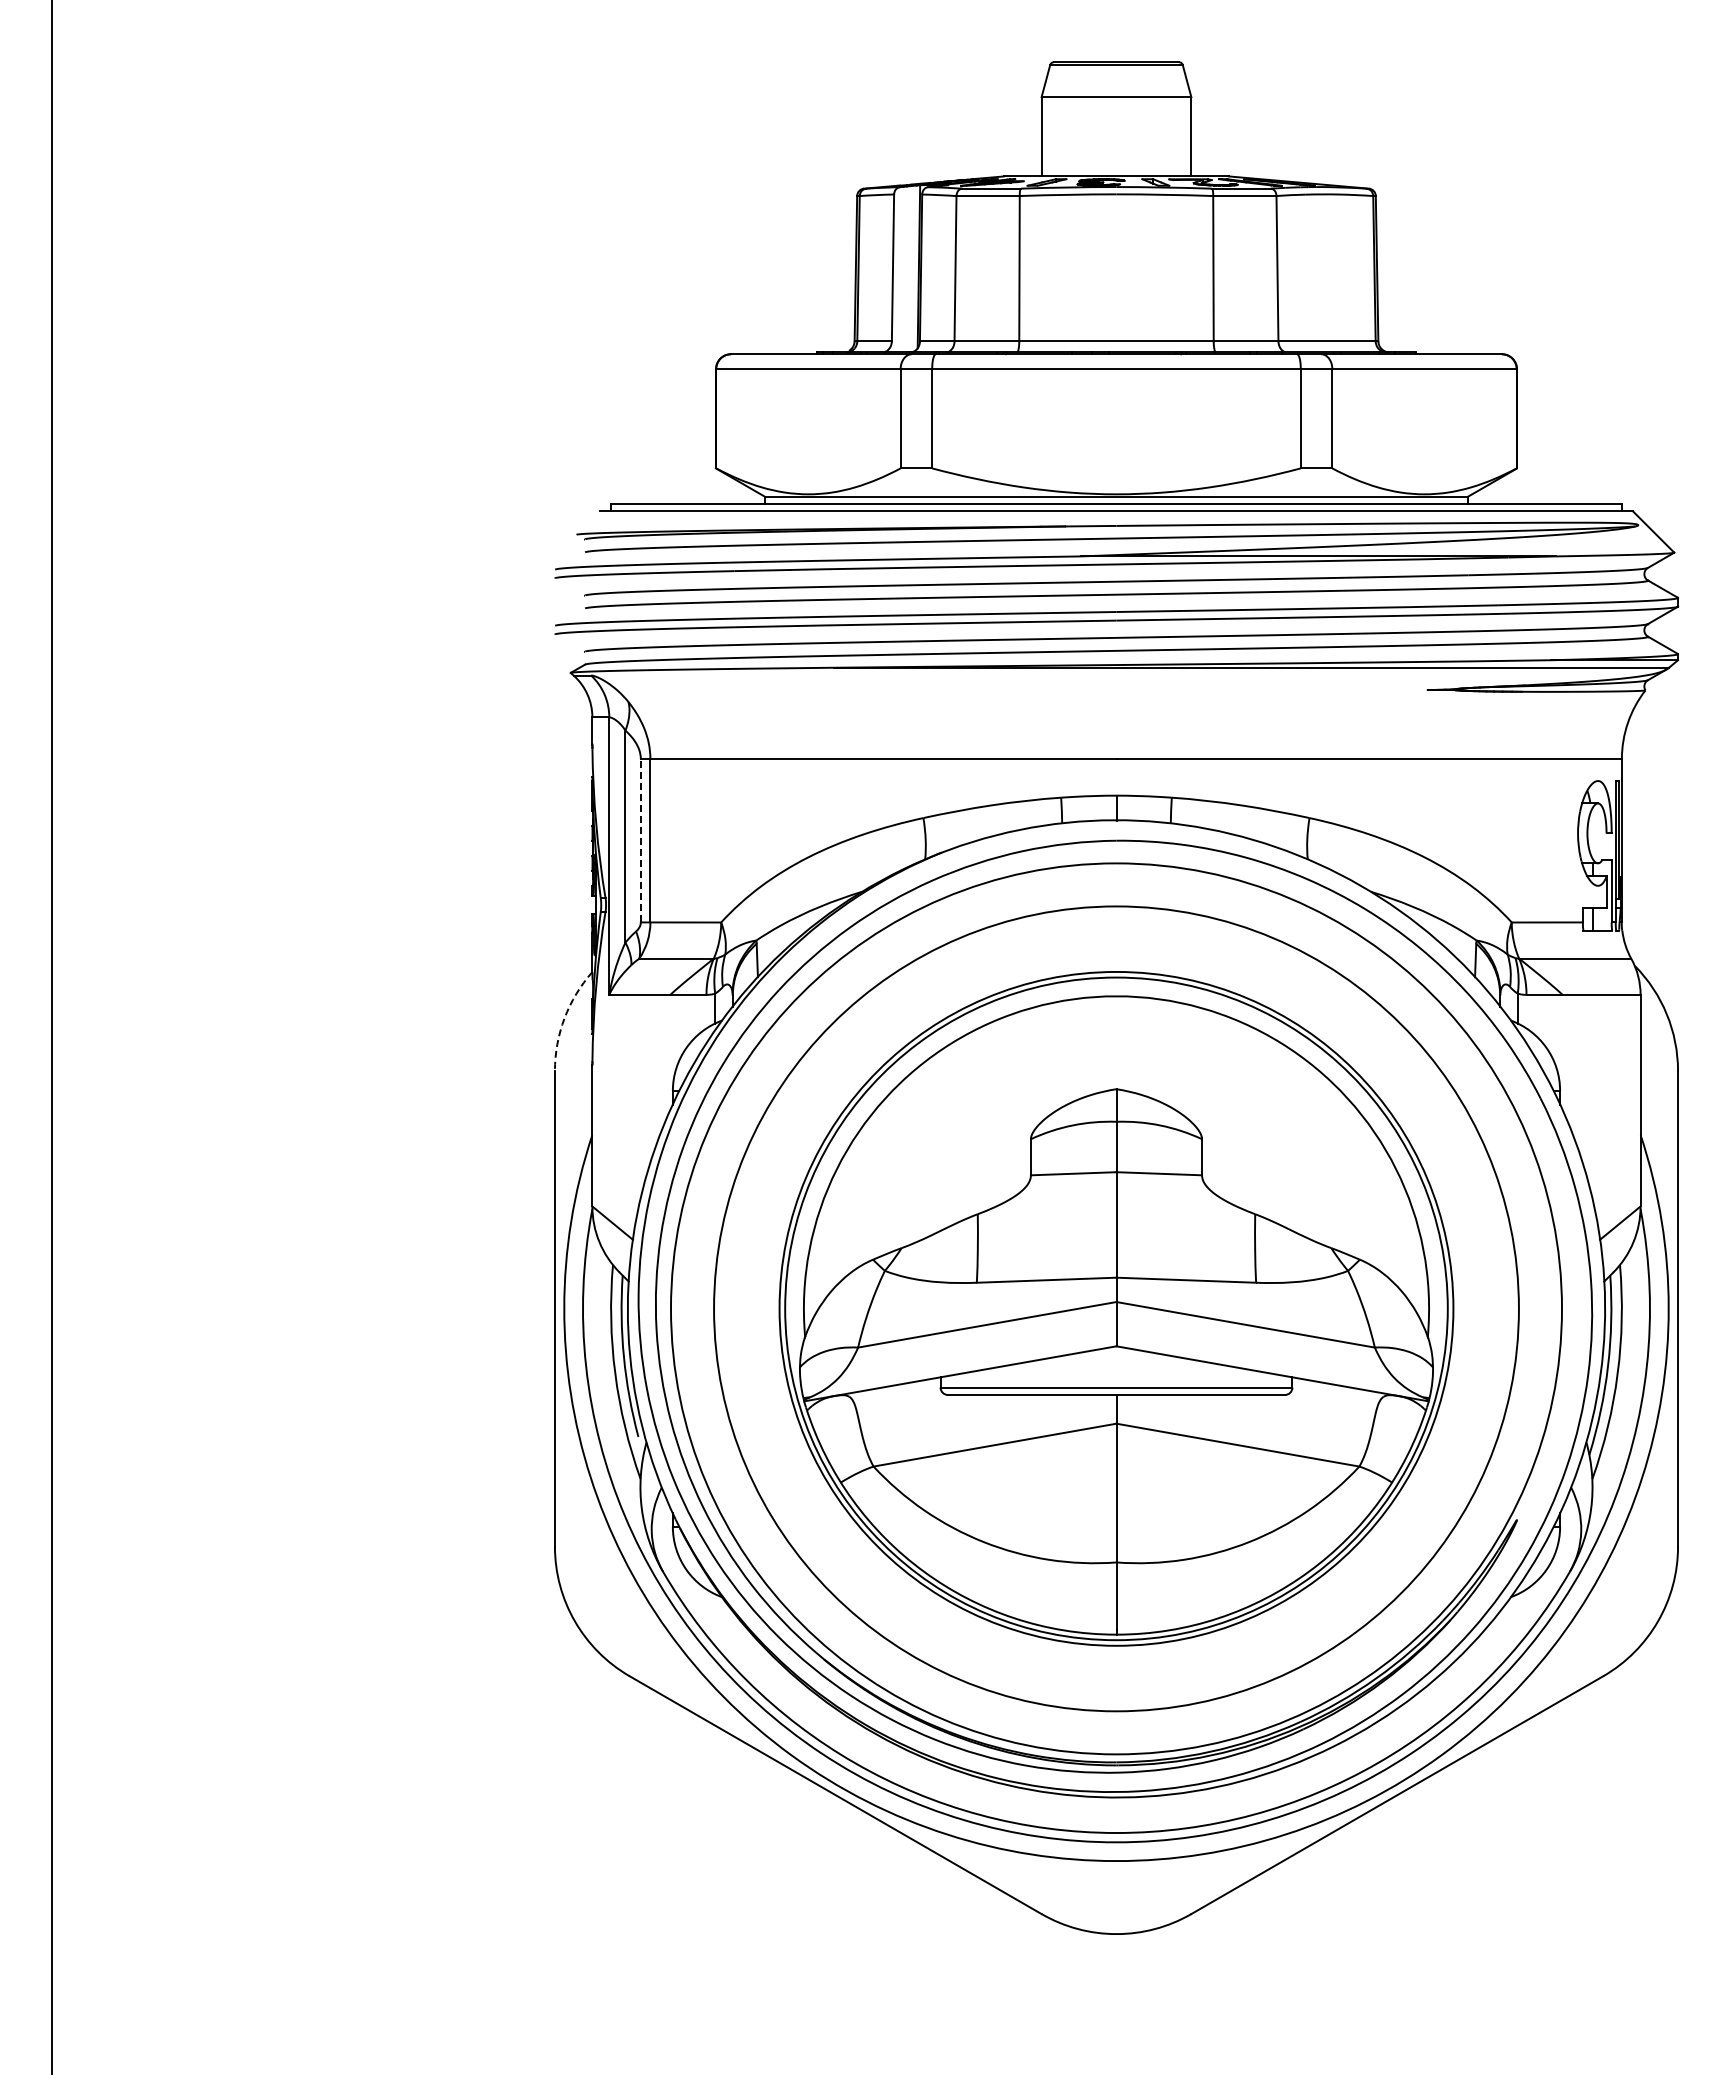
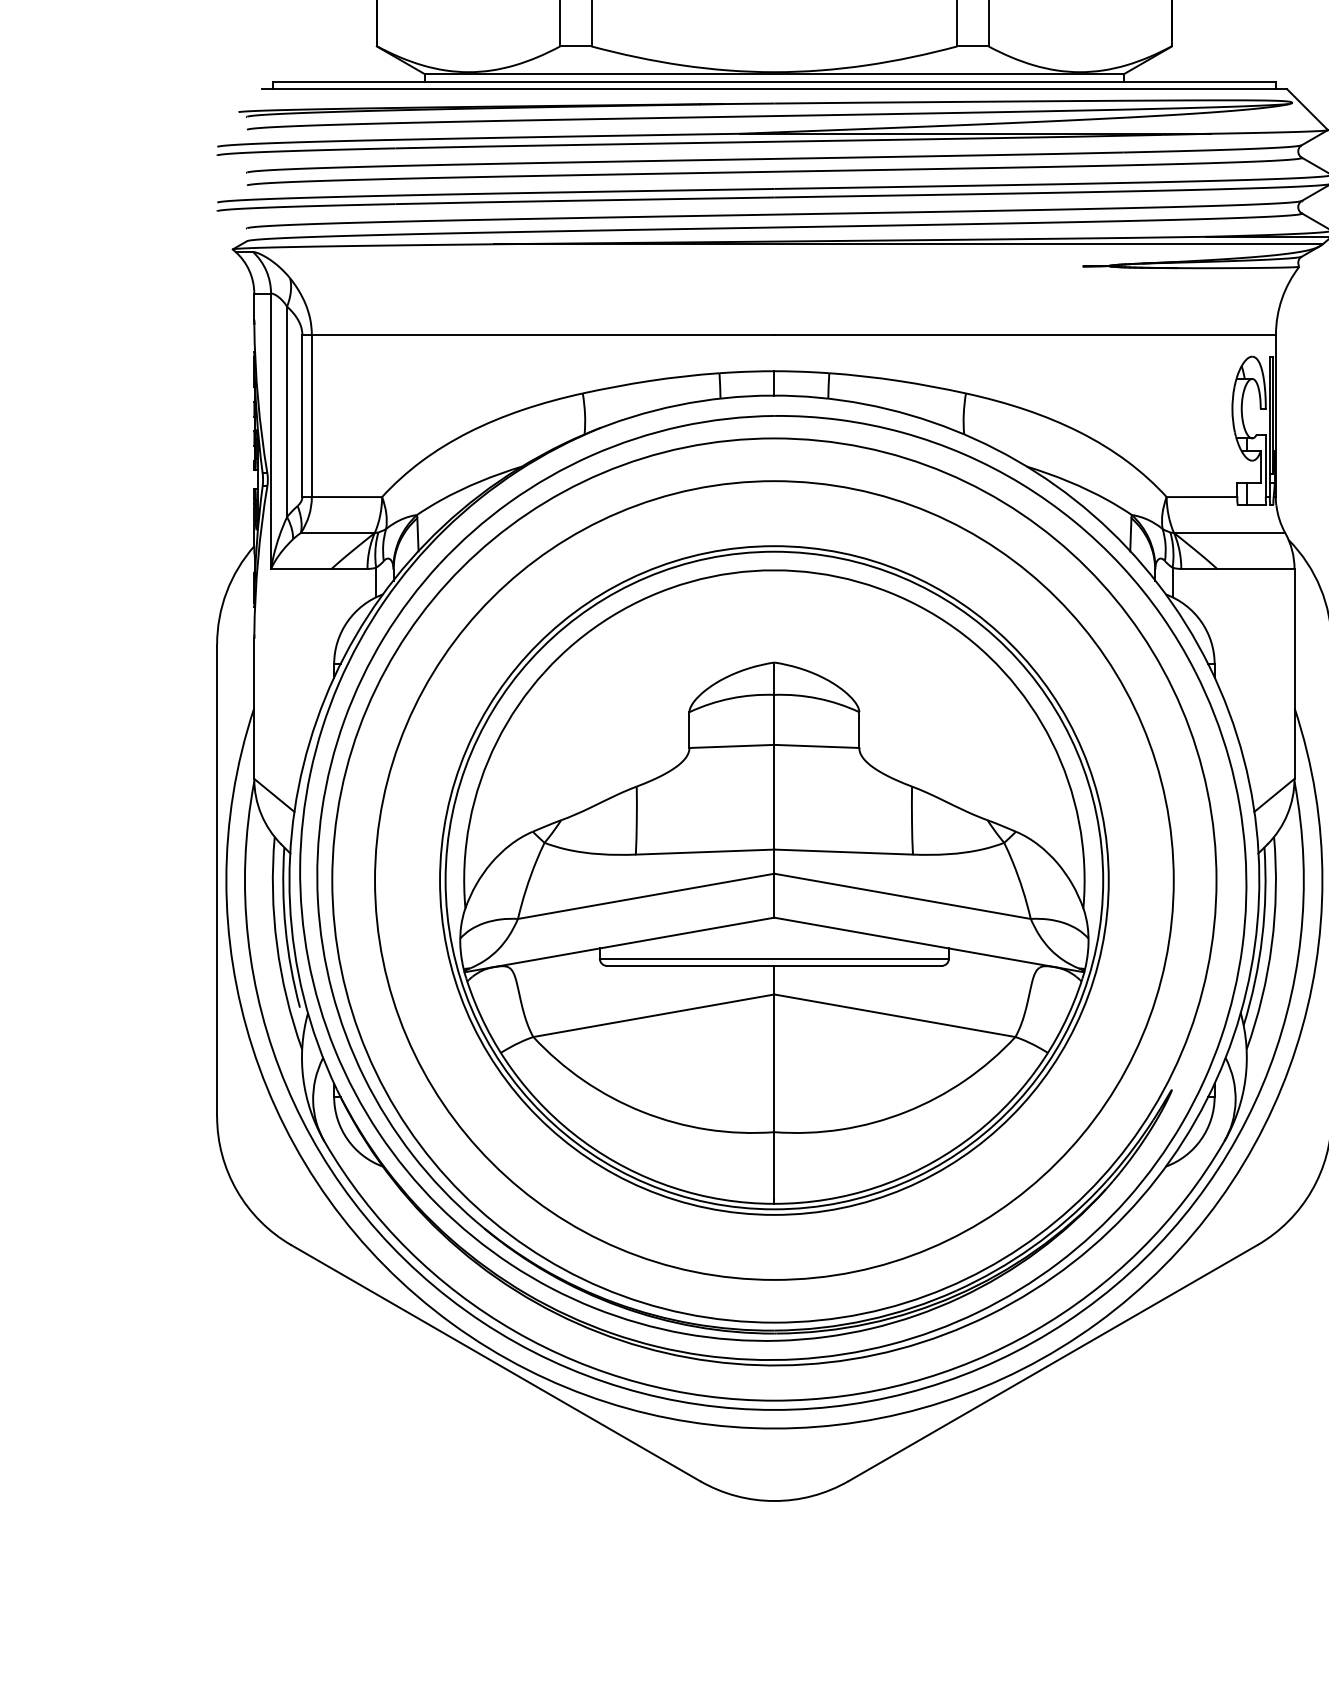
line: (640, 840) -> (302, 415), dashed -> solid
arc: (564, 1018) -> (226, 592), dashed -> solid

